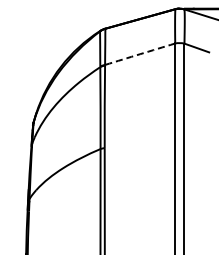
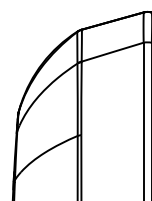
arc: (140, 54) -> (112, 52), dashed -> solid

